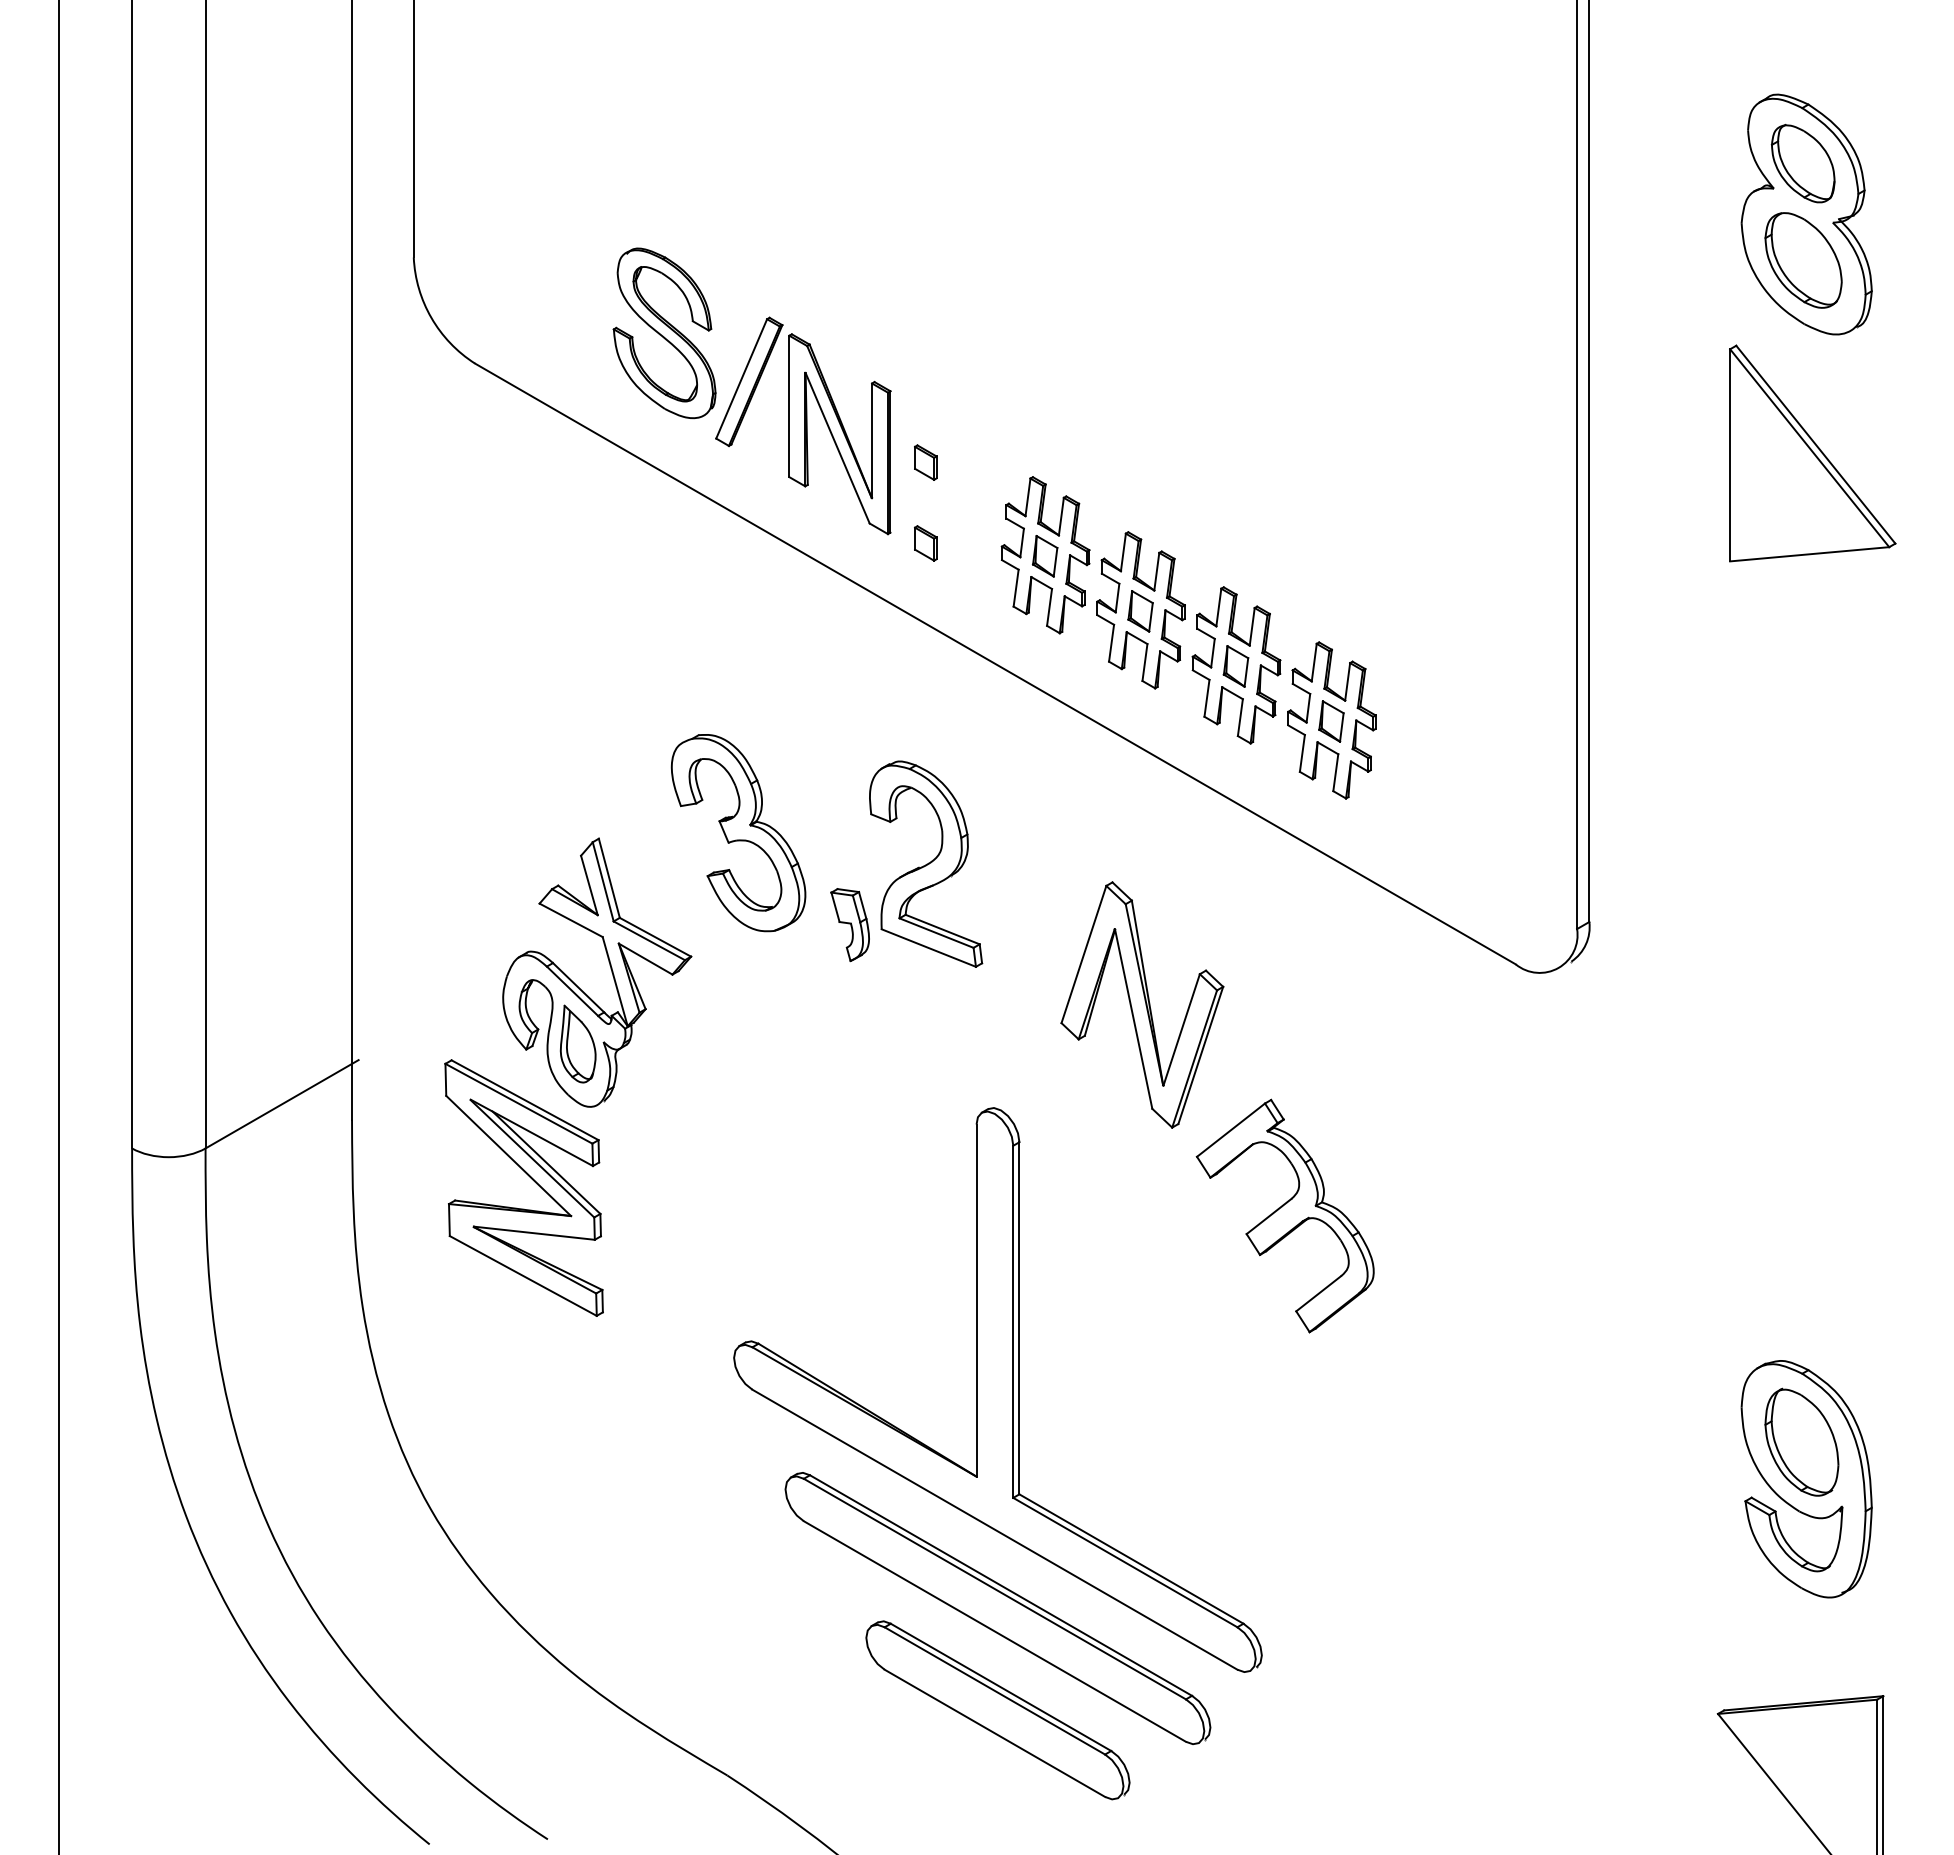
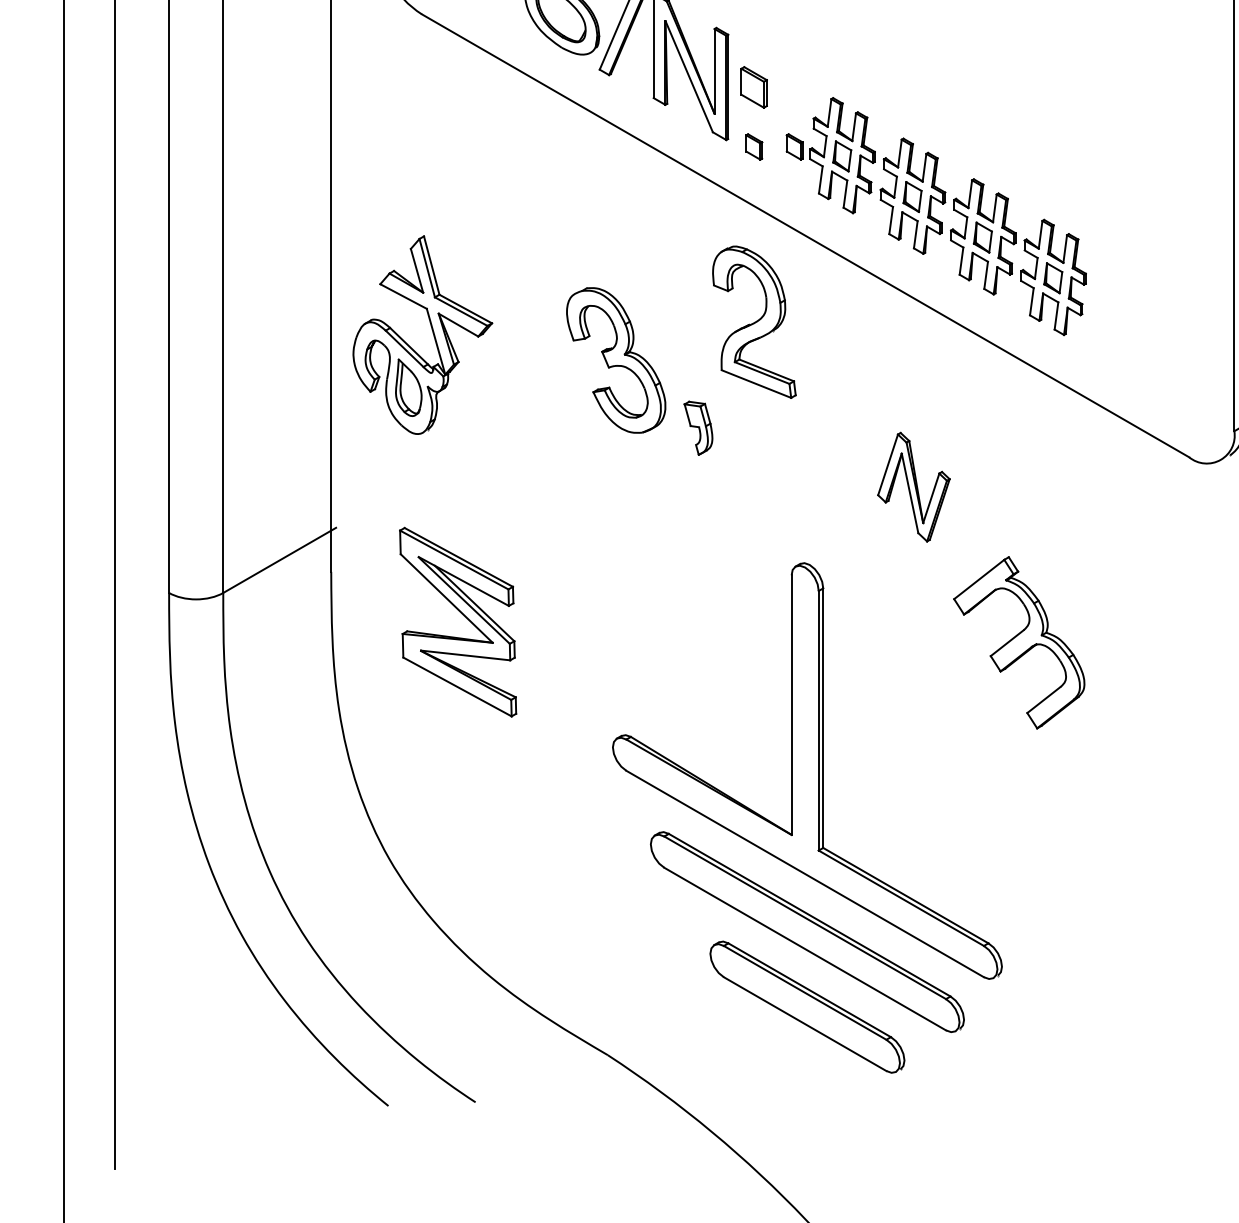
part: (925, 462) -> (754, 87), size x1.6
part: (980, 543) -> (794, 147), added
part: (926, 863) -> (754, 321), moved
part: (610, 969) -> (432, 332), moved
part: (1142, 1004) -> (913, 486), size x0.6

